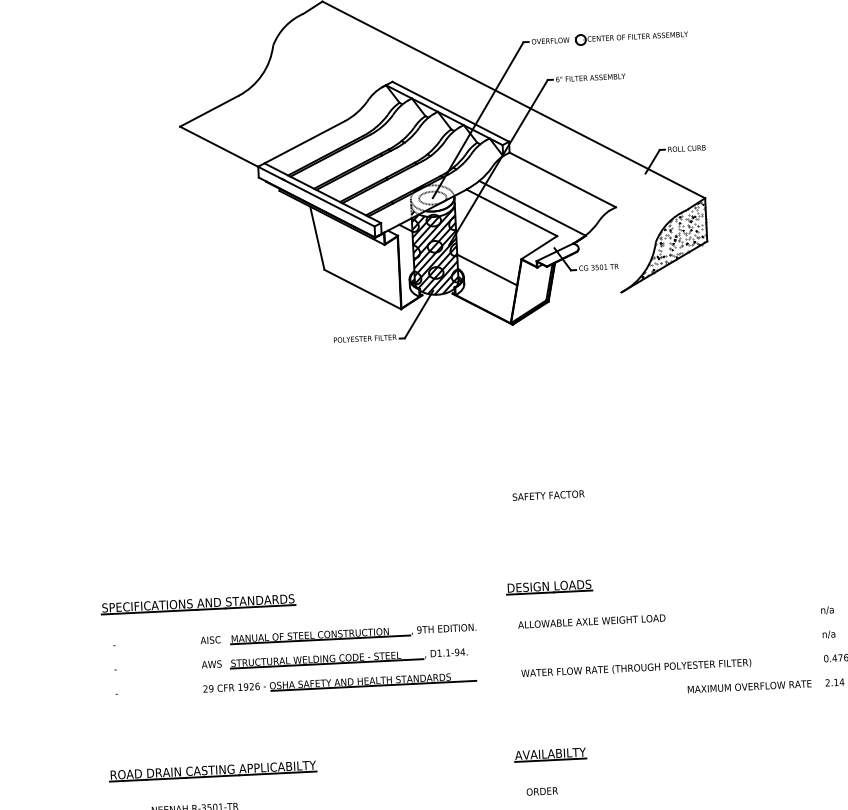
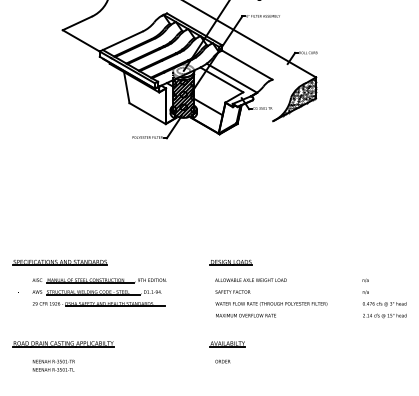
text: (547, 494) -> (232, 291), moved
part: (339, 659) -> (99, 292), moved
text: (748, 686) -> (245, 315), moved

